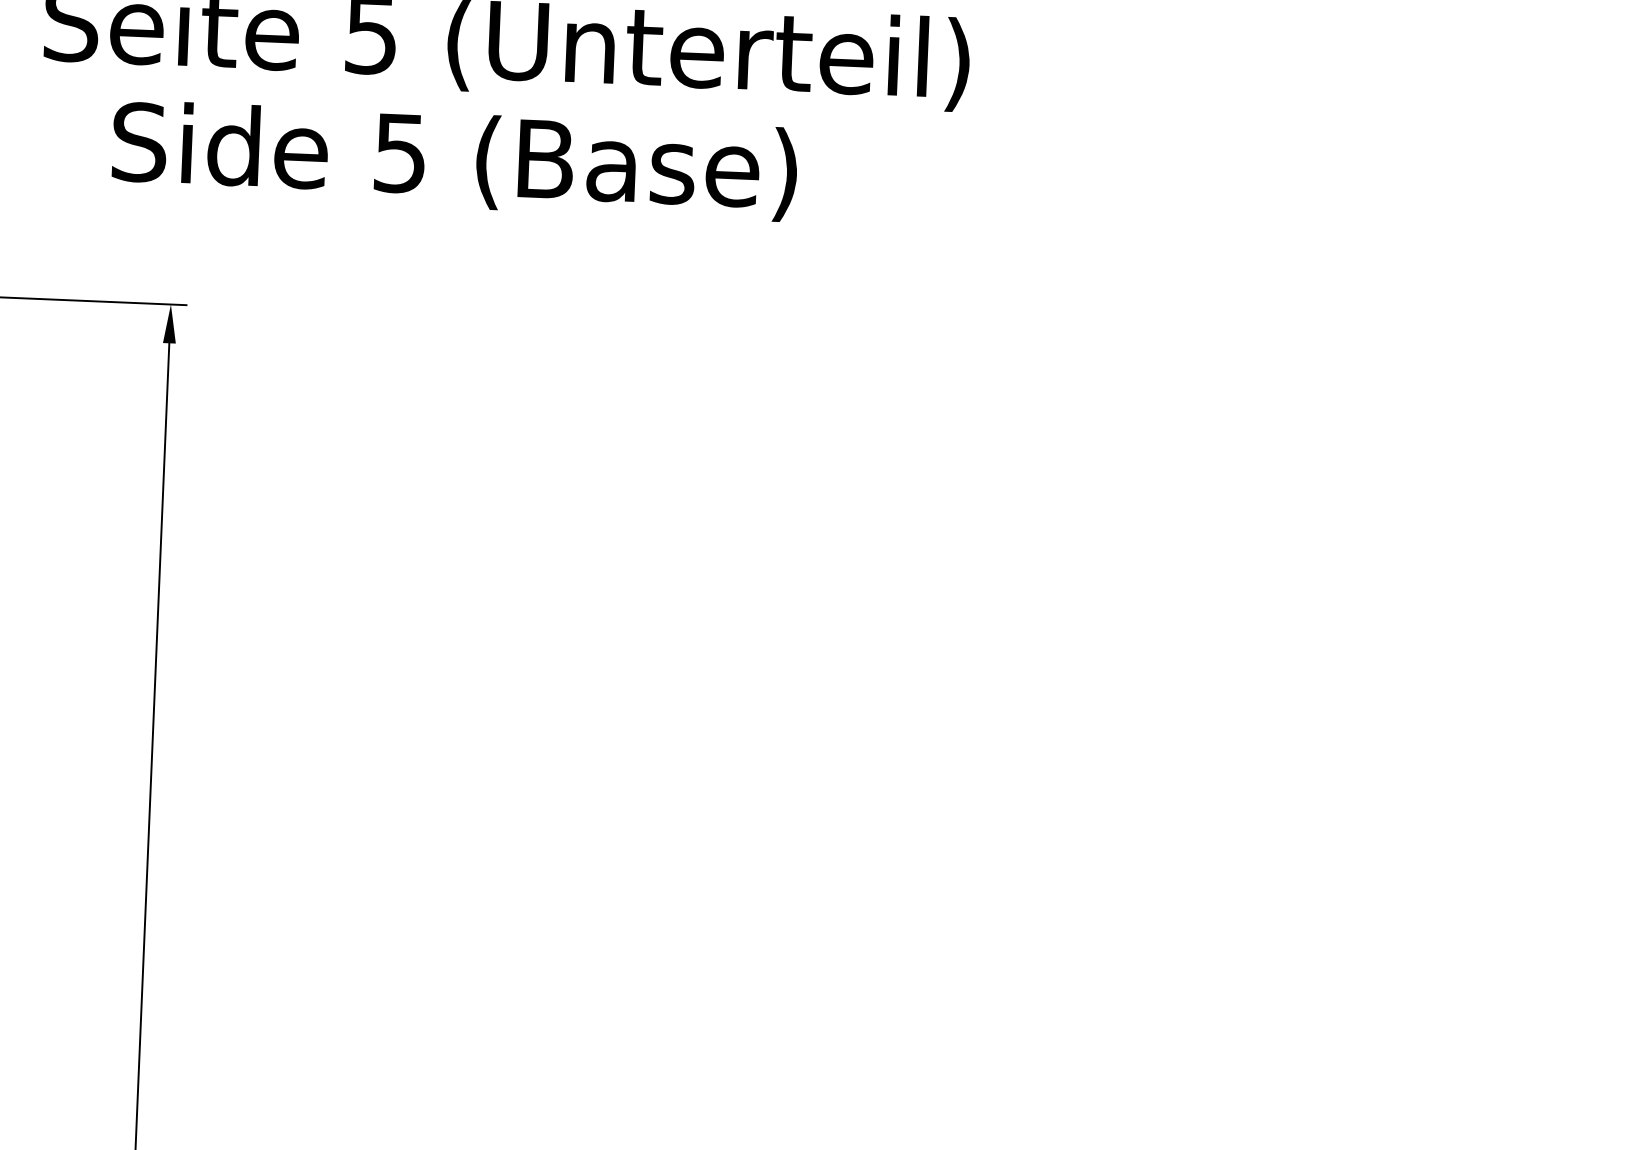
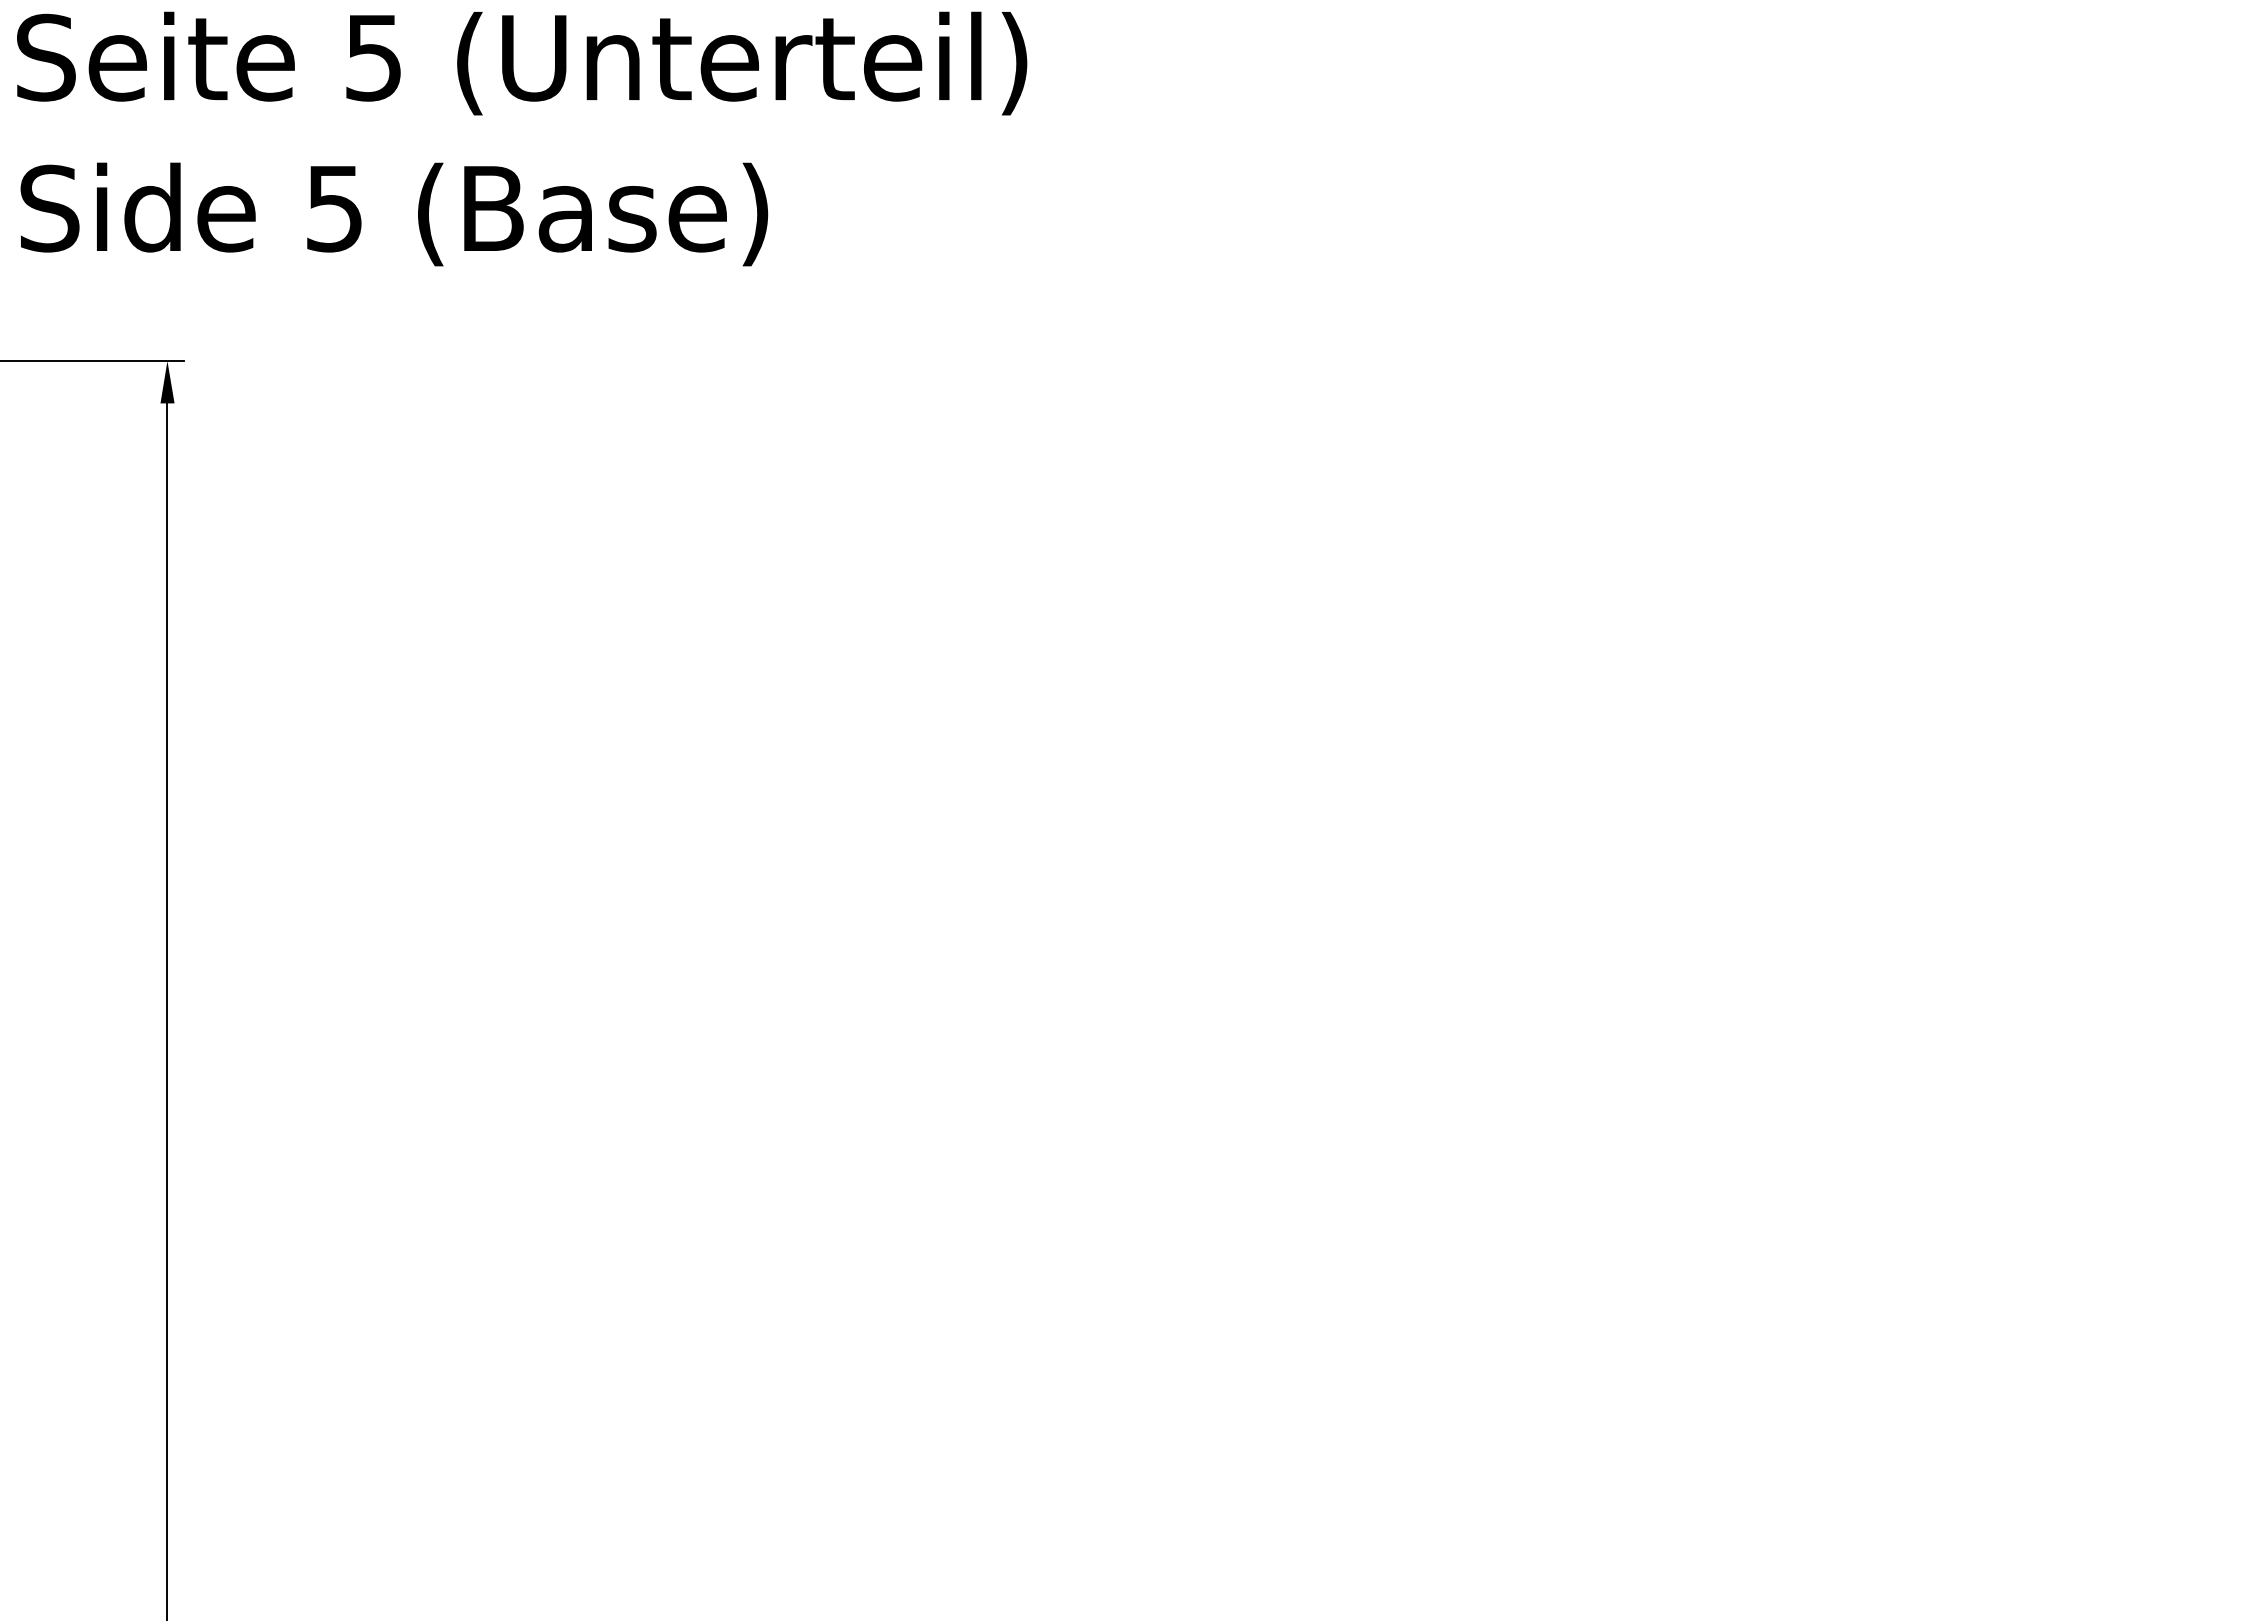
text: (454, 160) -> (394, 214), moved

